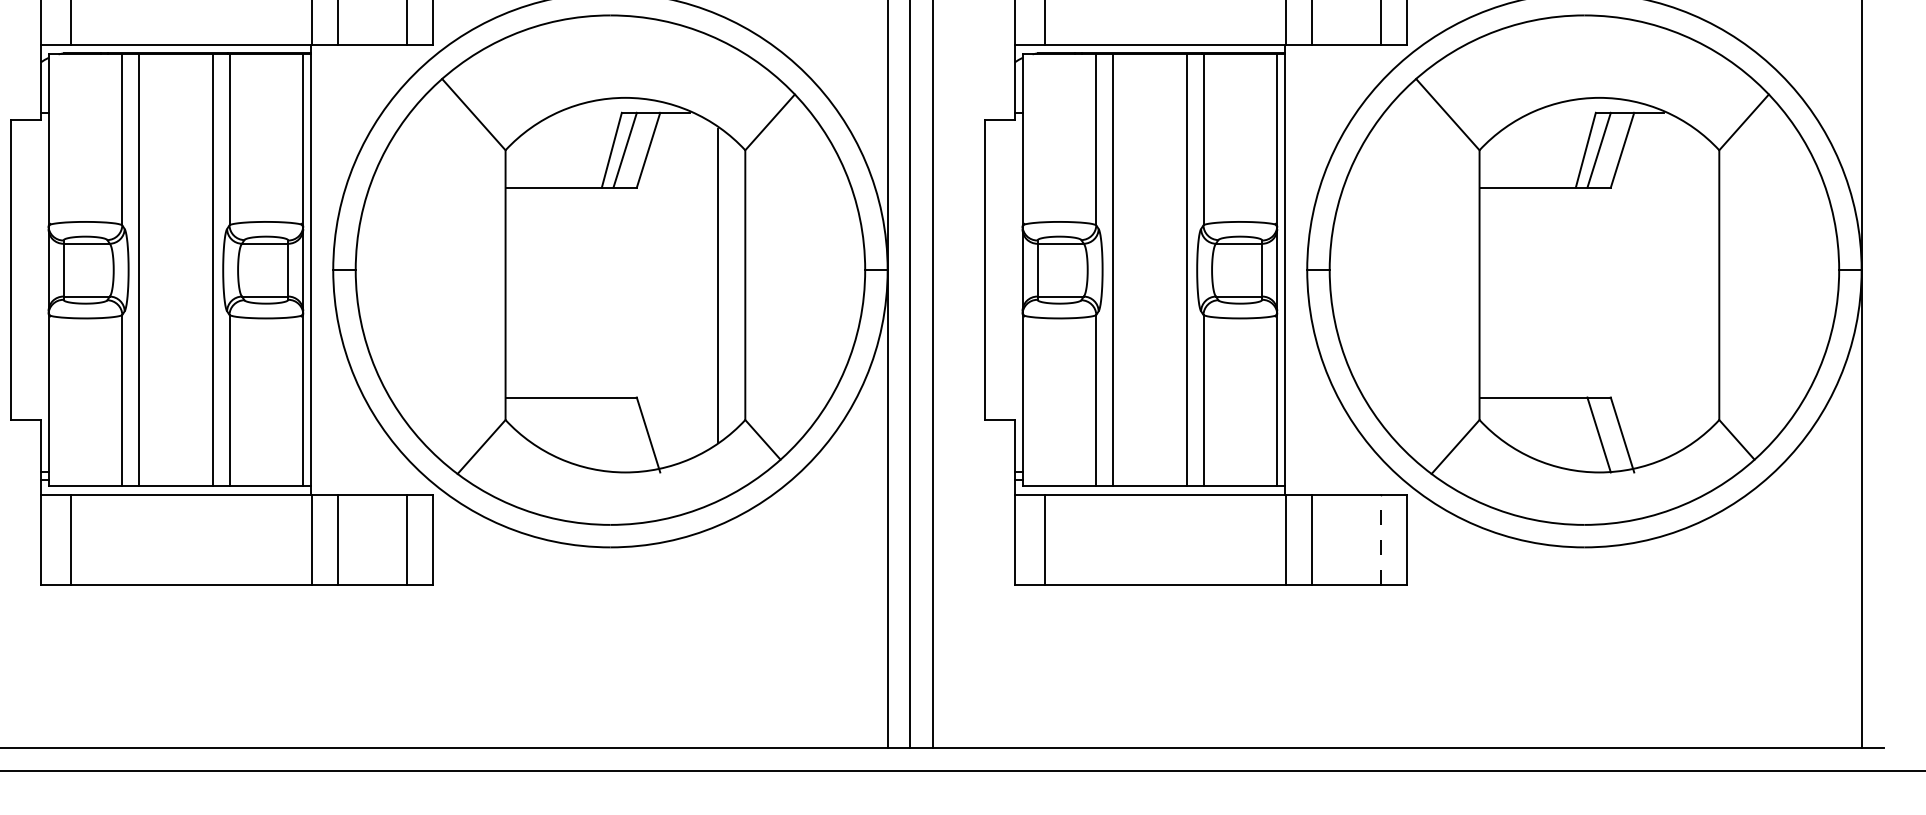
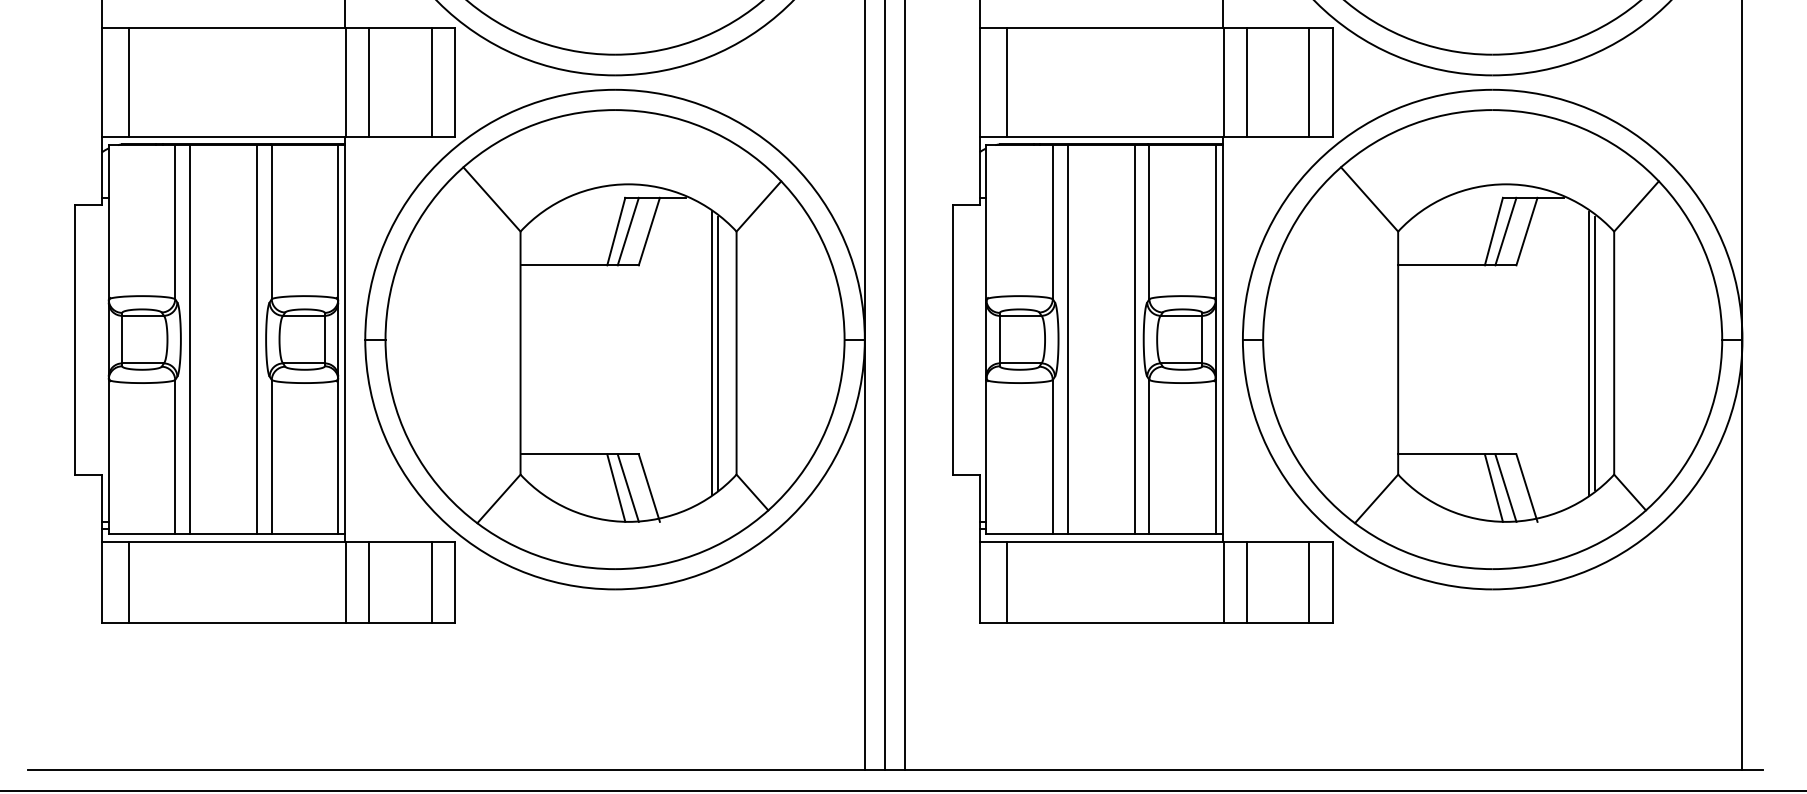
line: (724, 284) -> (717, 352), added
line: (1698, 284) -> (1595, 352), added
line: (1691, 285) -> (1589, 353), added
line: (612, 434) -> (616, 487), added
line: (624, 434) -> (627, 487), added
line: (1585, 434) -> (1493, 487), added
line: (1381, 539) -> (1309, 582), dashed -> solid

